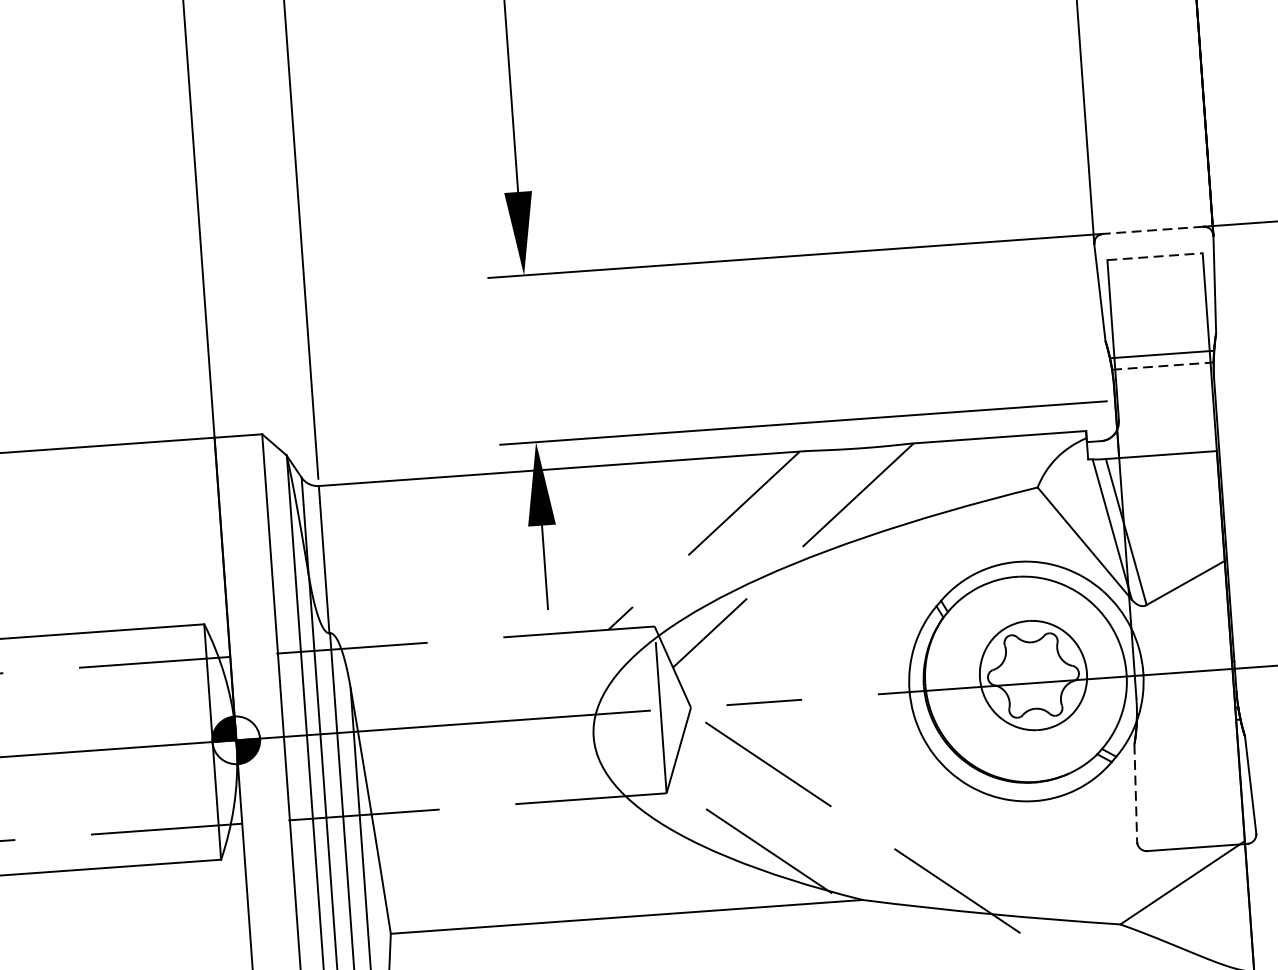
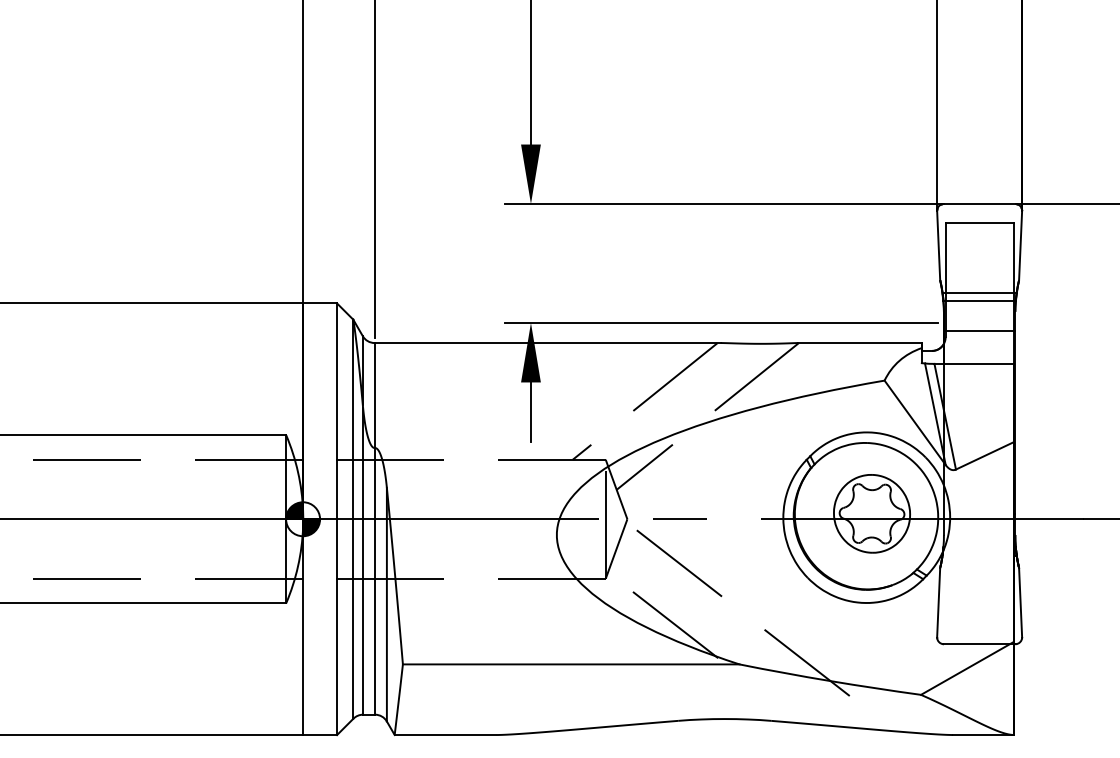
line: (1153, 231) -> (979, 204), dashed -> solid
line: (1154, 256) -> (979, 222), dashed -> solid
line: (1164, 365) -> (980, 300), dashed -> solid
line: (1165, 407) -> (979, 330), added
line: (1135, 793) -> (938, 602), dashed -> solid

